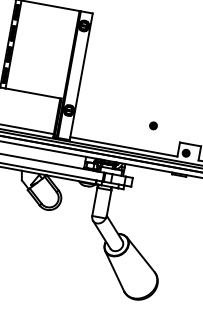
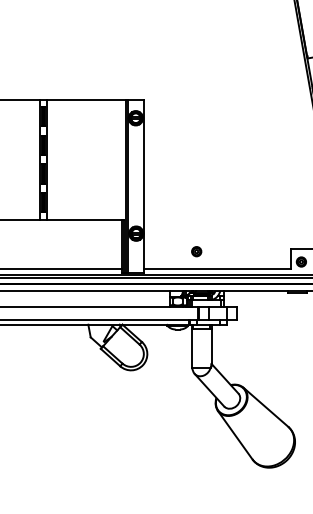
part: (153, 125) -> (196, 251), moved

